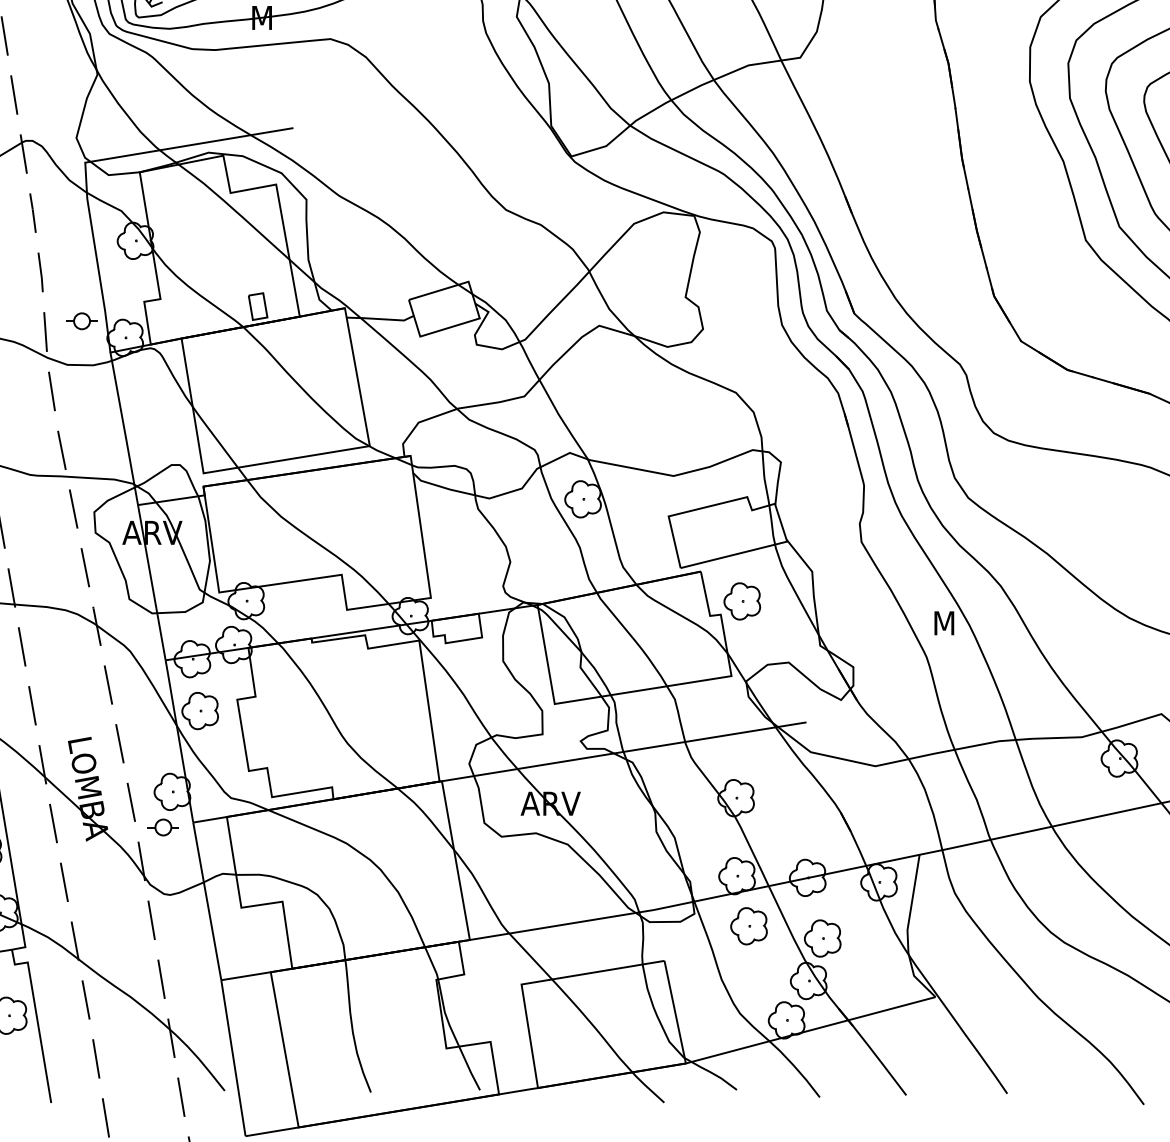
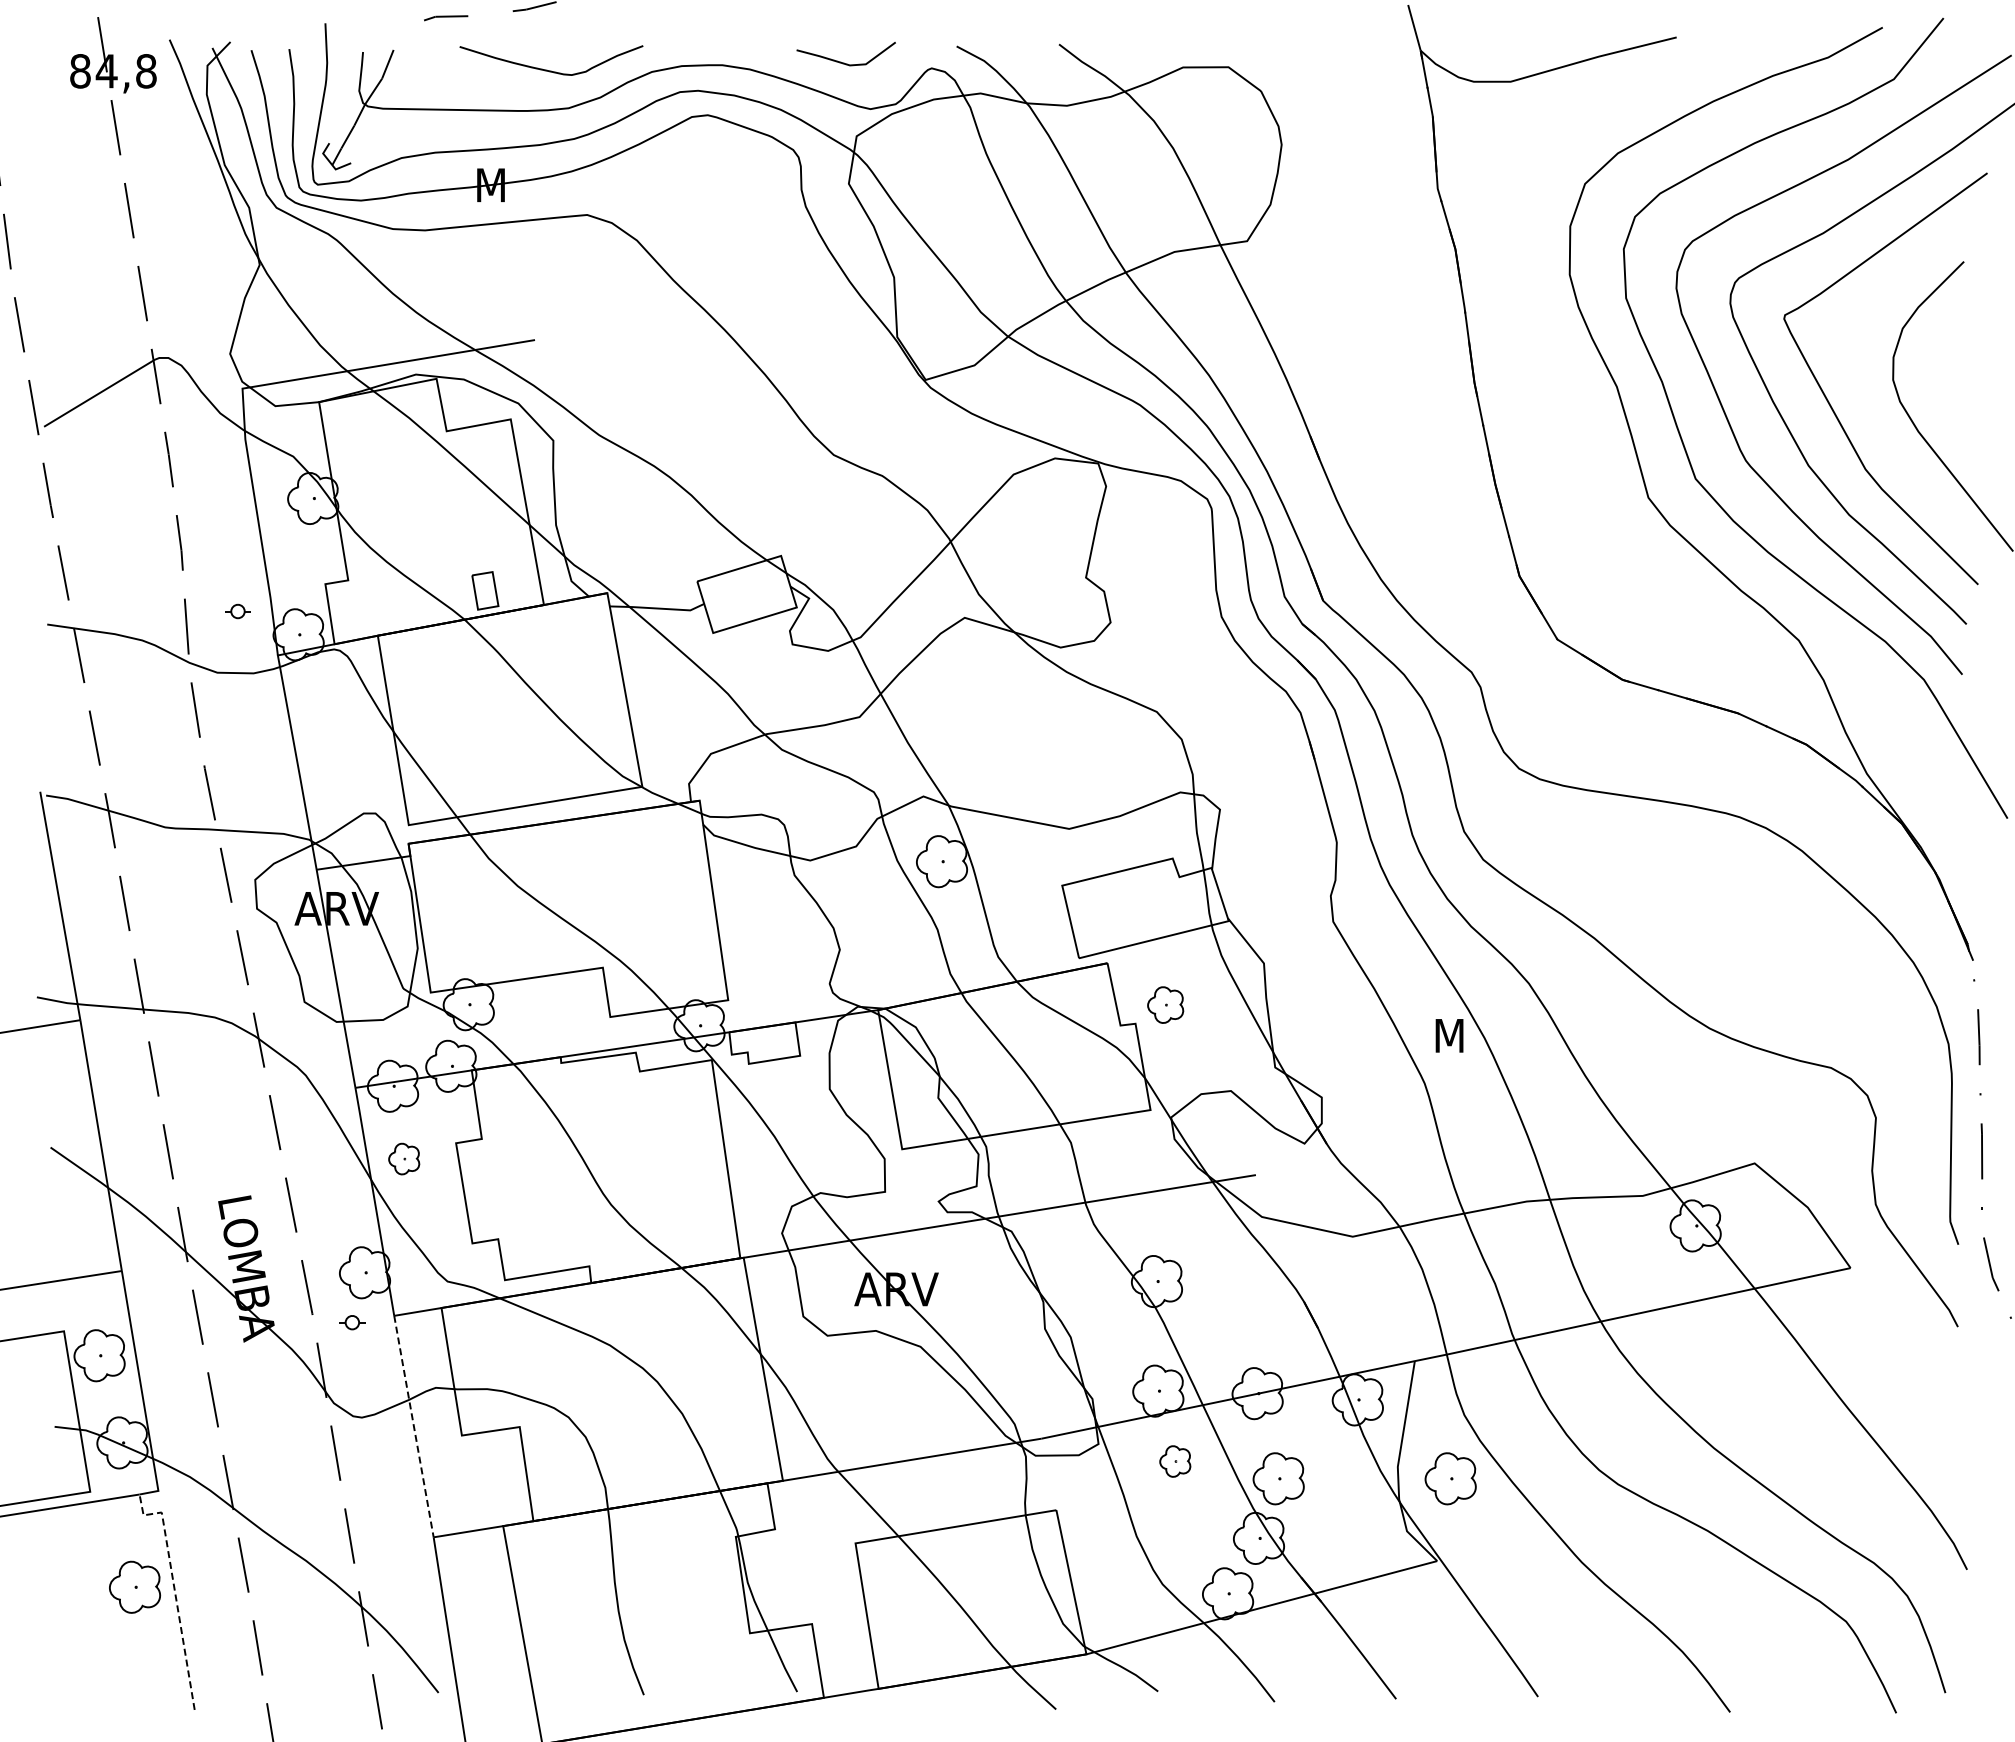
part: (81, 321) -> (237, 611), size x0.6
part: (742, 600) -> (1165, 1004), size x0.7
part: (200, 710) -> (404, 1158), size x0.6
part: (163, 827) -> (352, 1322), size x0.6
line: (207, 902) -> (414, 1427), solid -> dashed
part: (749, 926) -> (1175, 1461), size x0.6
part: (944, 938) -> (1450, 1478), added
line: (36, 1018) -> (174, 1590), solid -> dashed

